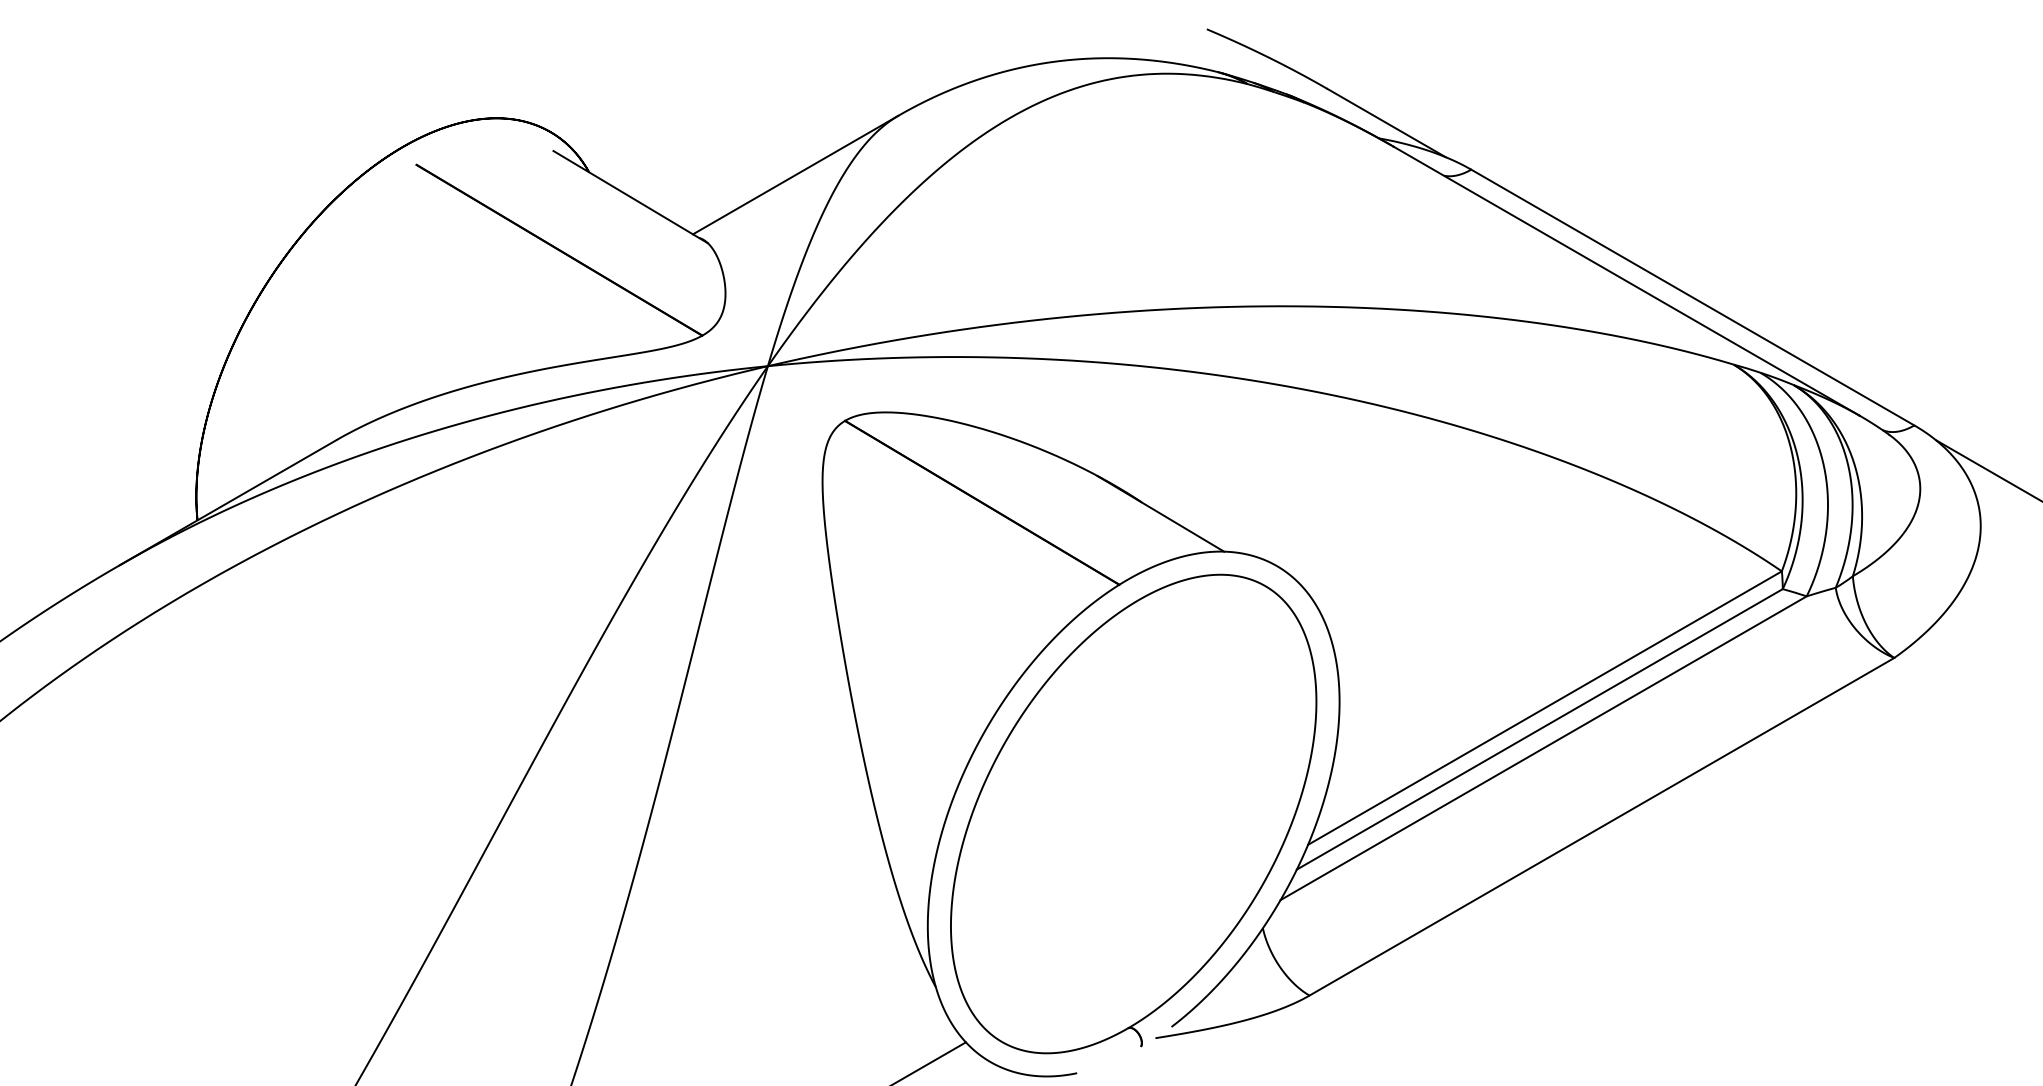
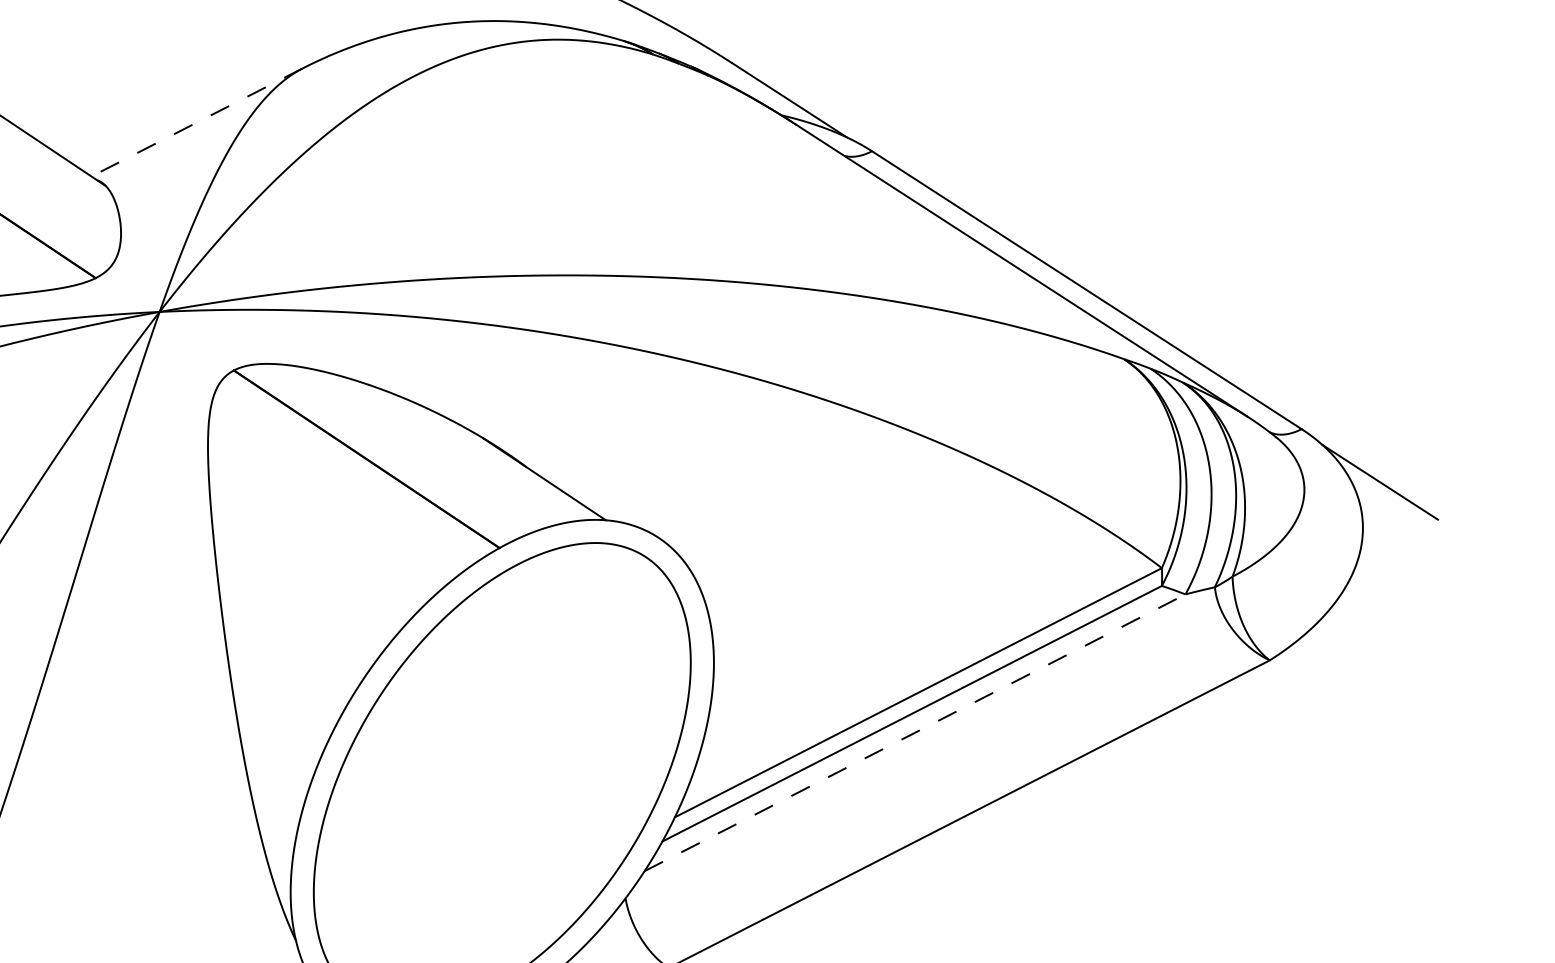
line: (795, 175) -> (196, 122), solid -> dashed
line: (1543, 748) -> (914, 733), solid -> dashed

